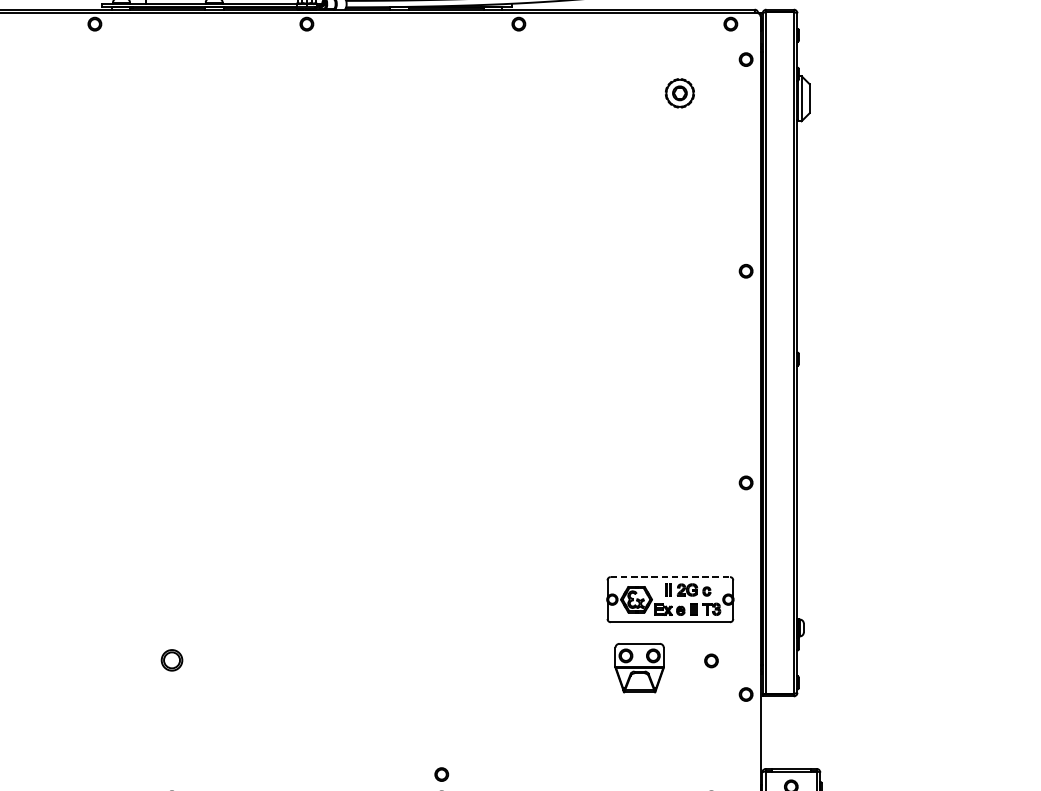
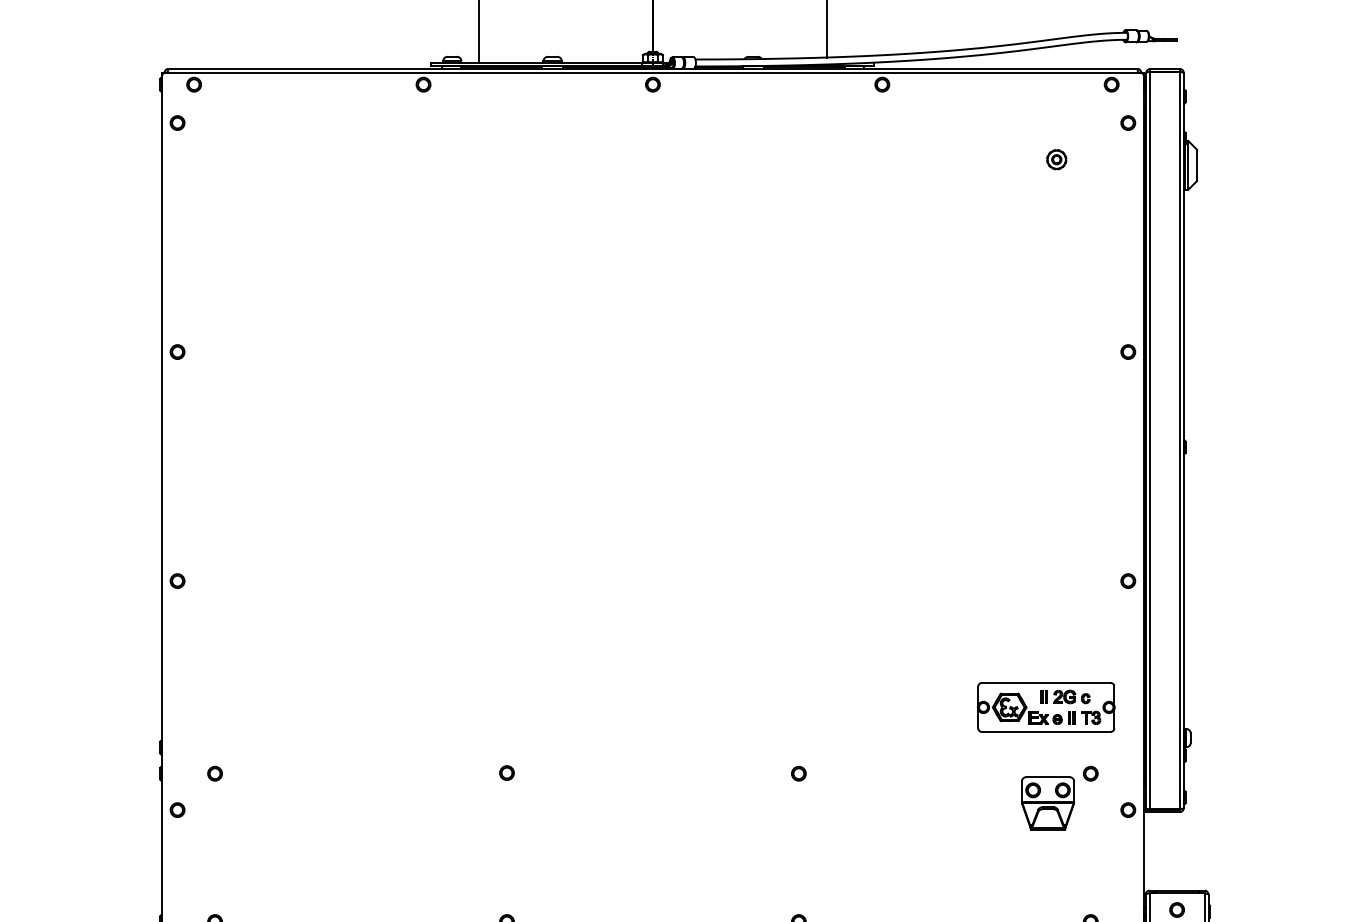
part: (679, 93) -> (1056, 159), size x0.62
line: (670, 577) -> (1046, 683), dashed -> solid
circle: (171, 659) -> (506, 772), size x0.62
part: (639, 668) -> (1047, 803), moved
part: (441, 774) -> (798, 773), moved

